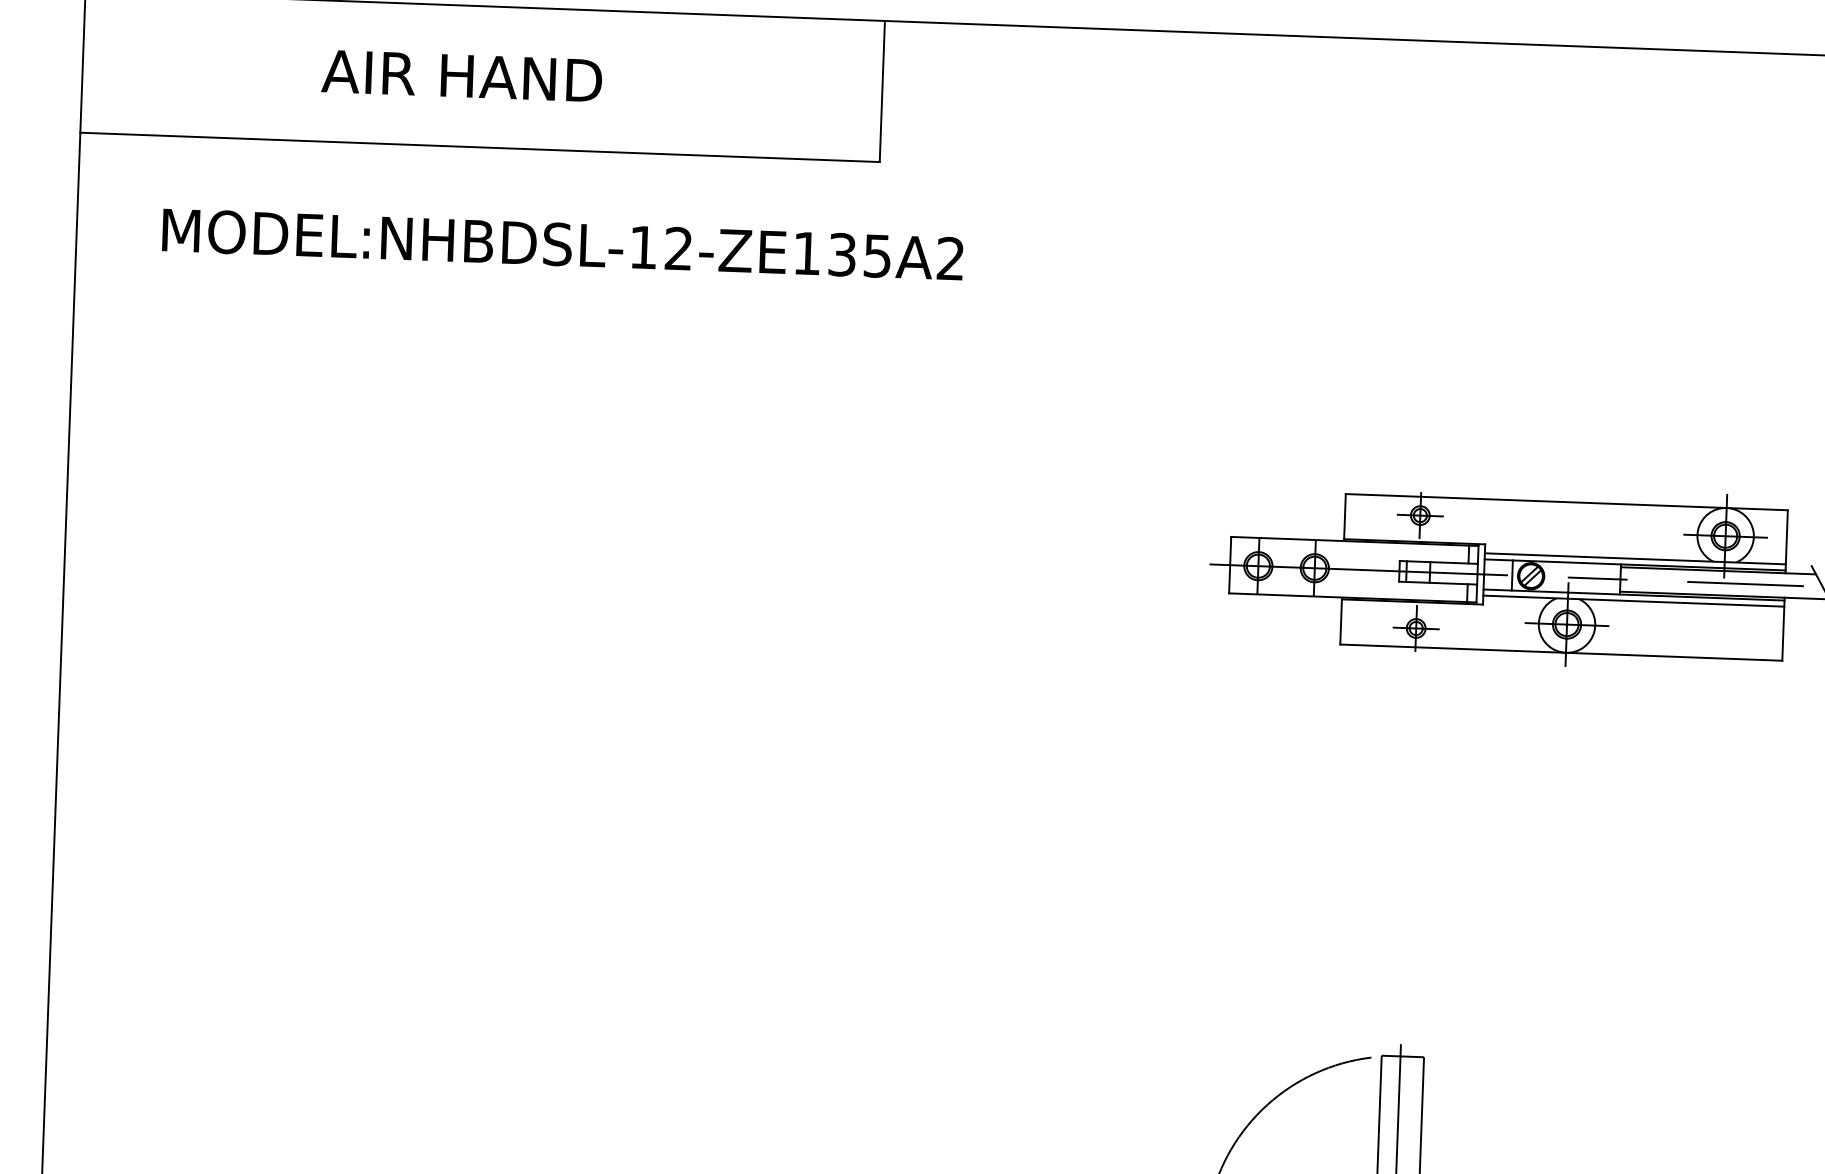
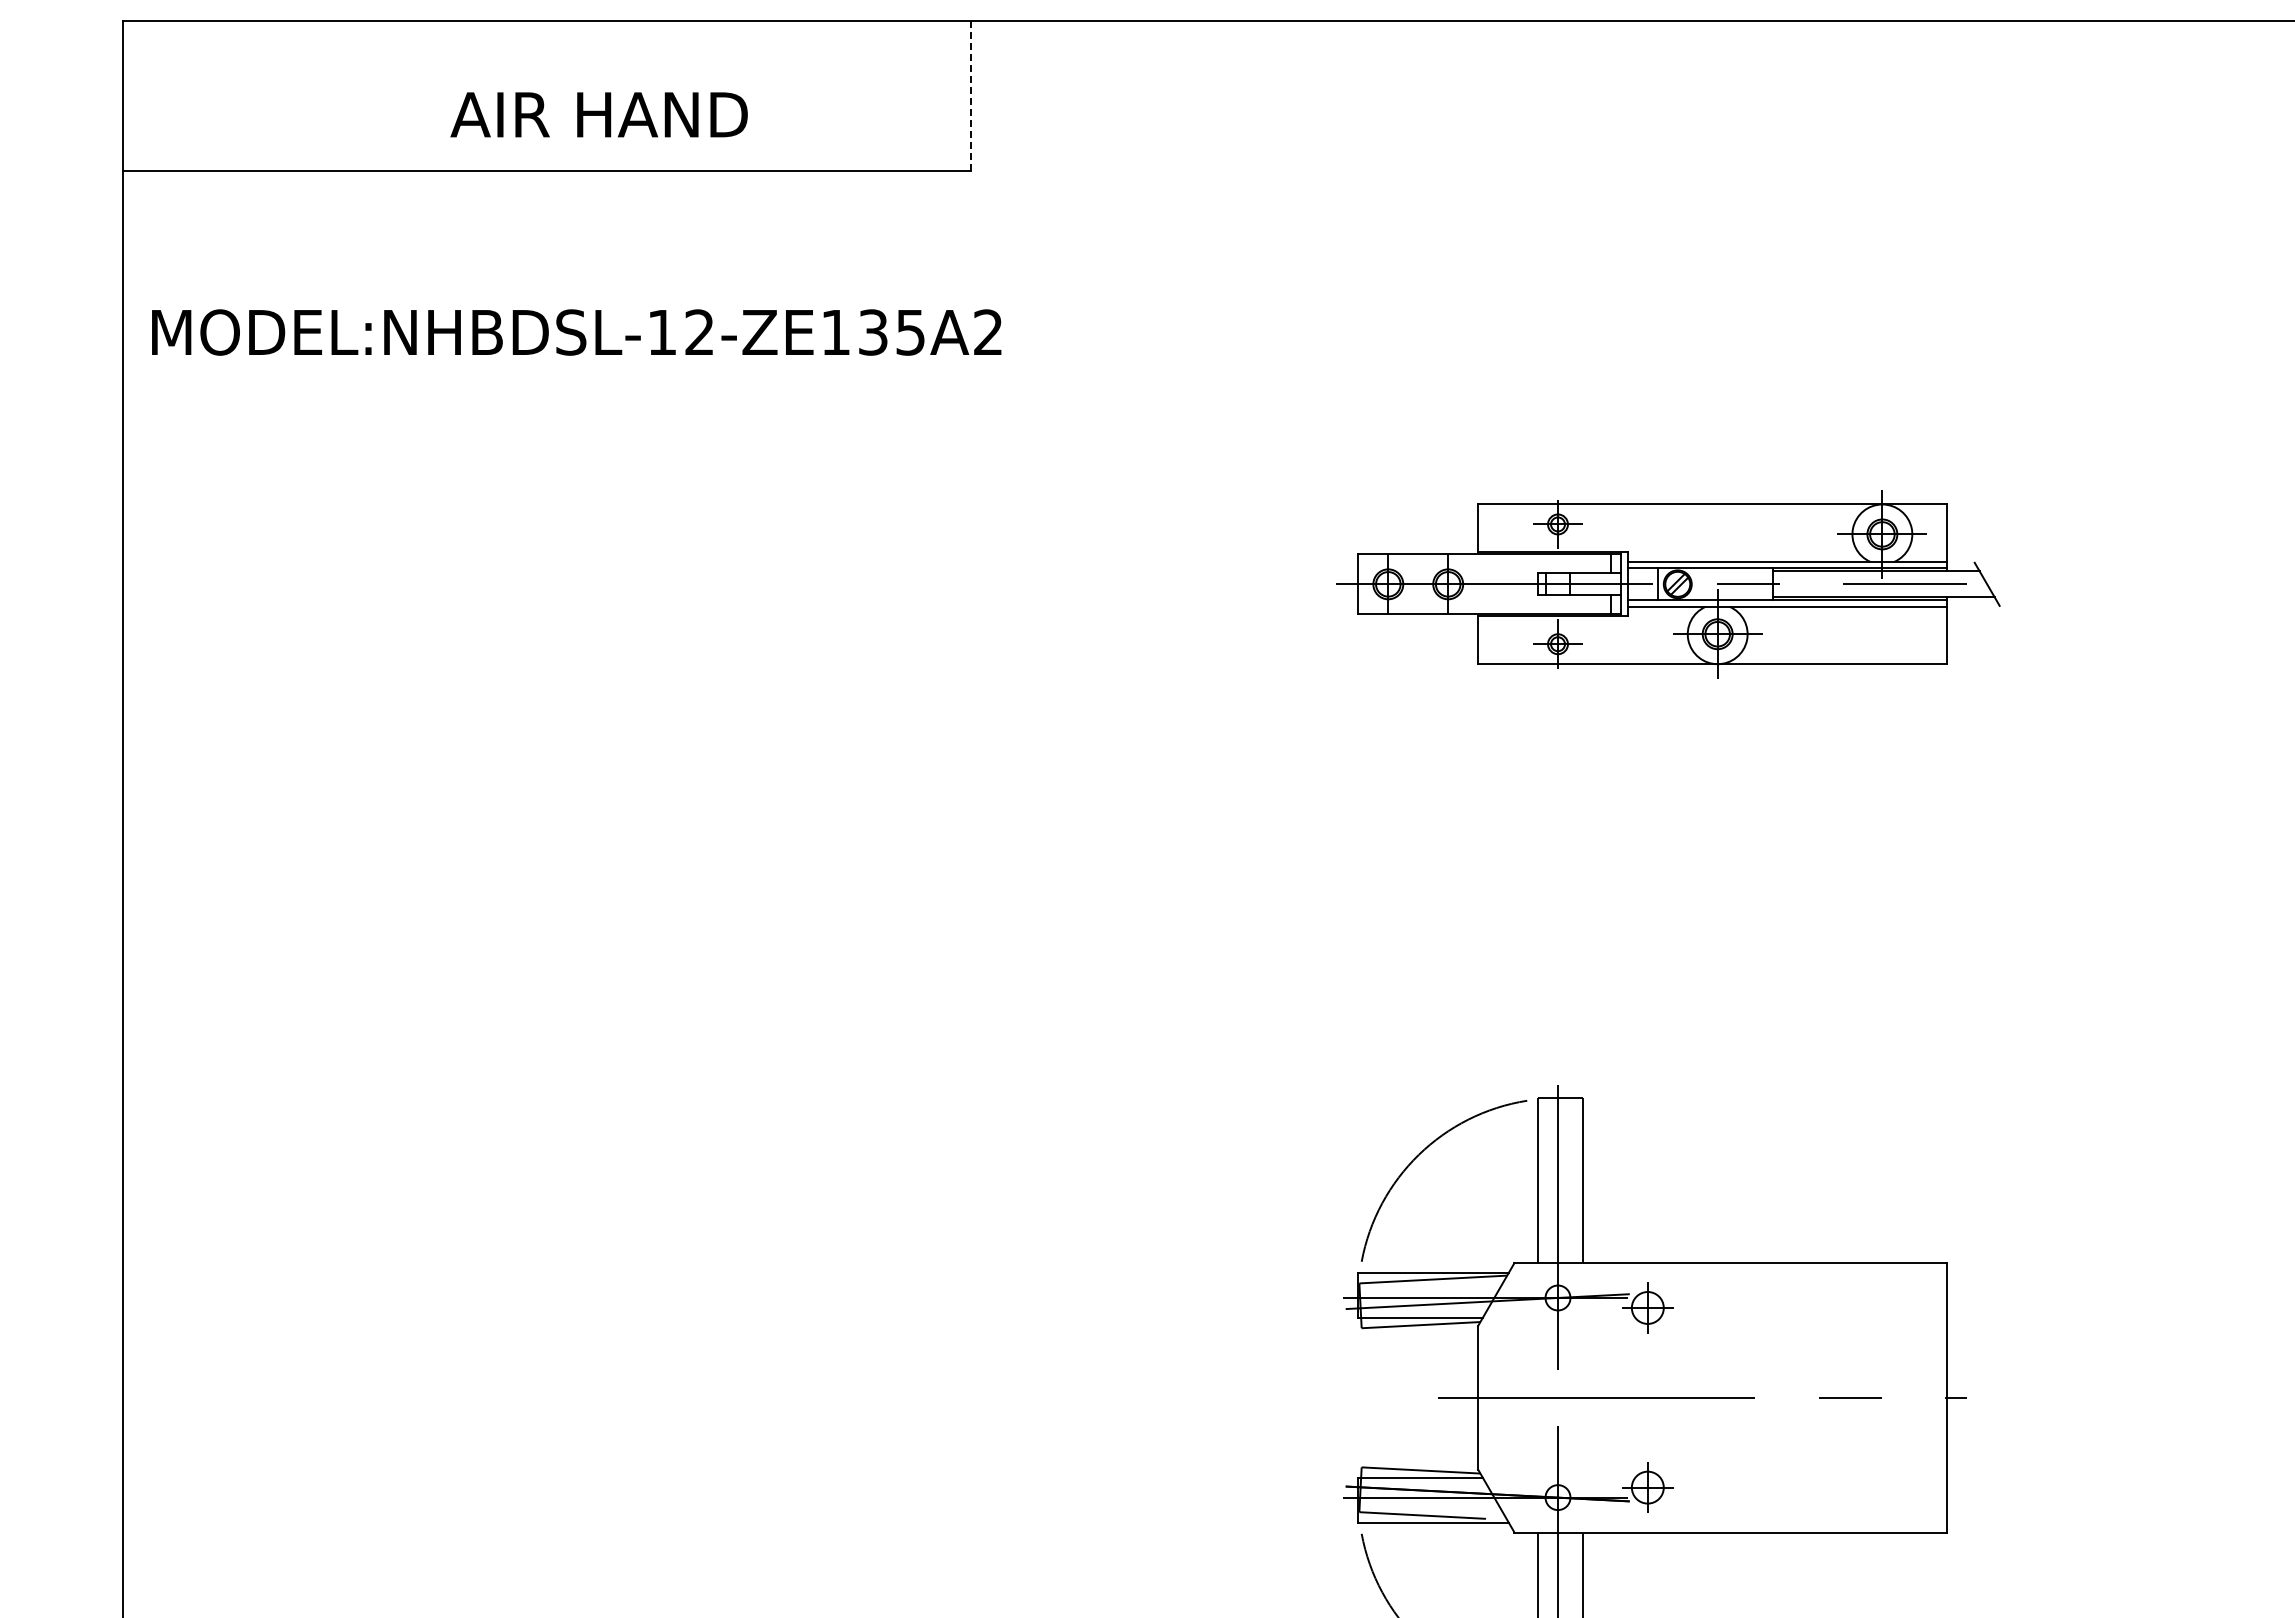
text: (461, 75) -> (598, 114), moved
line: (882, 91) -> (971, 95), solid -> dashed
text: (562, 244) -> (576, 332), moved

